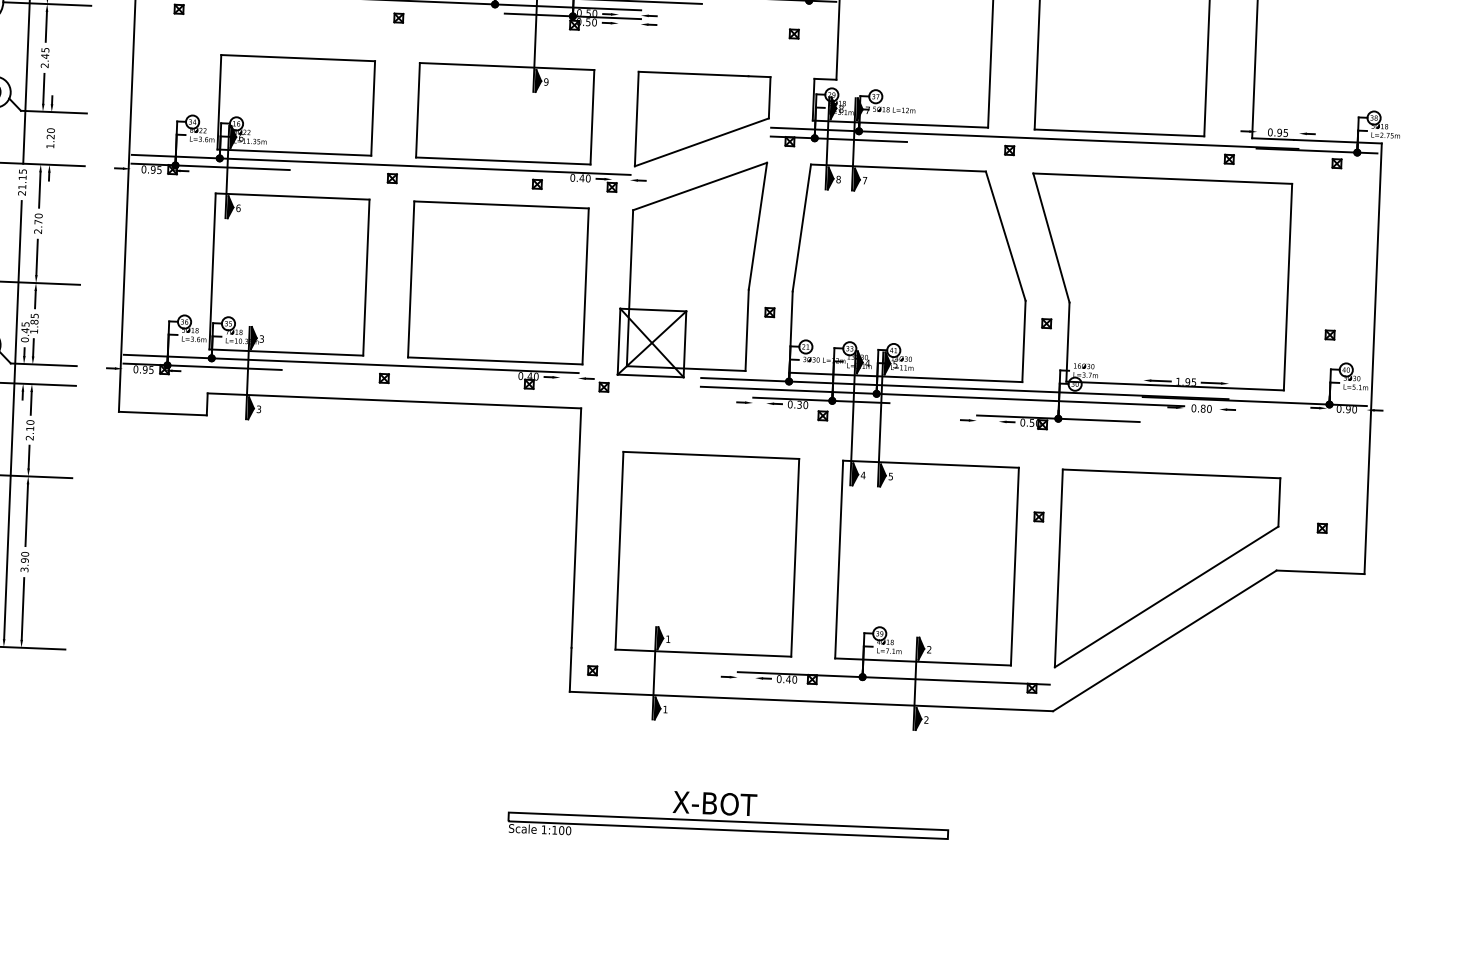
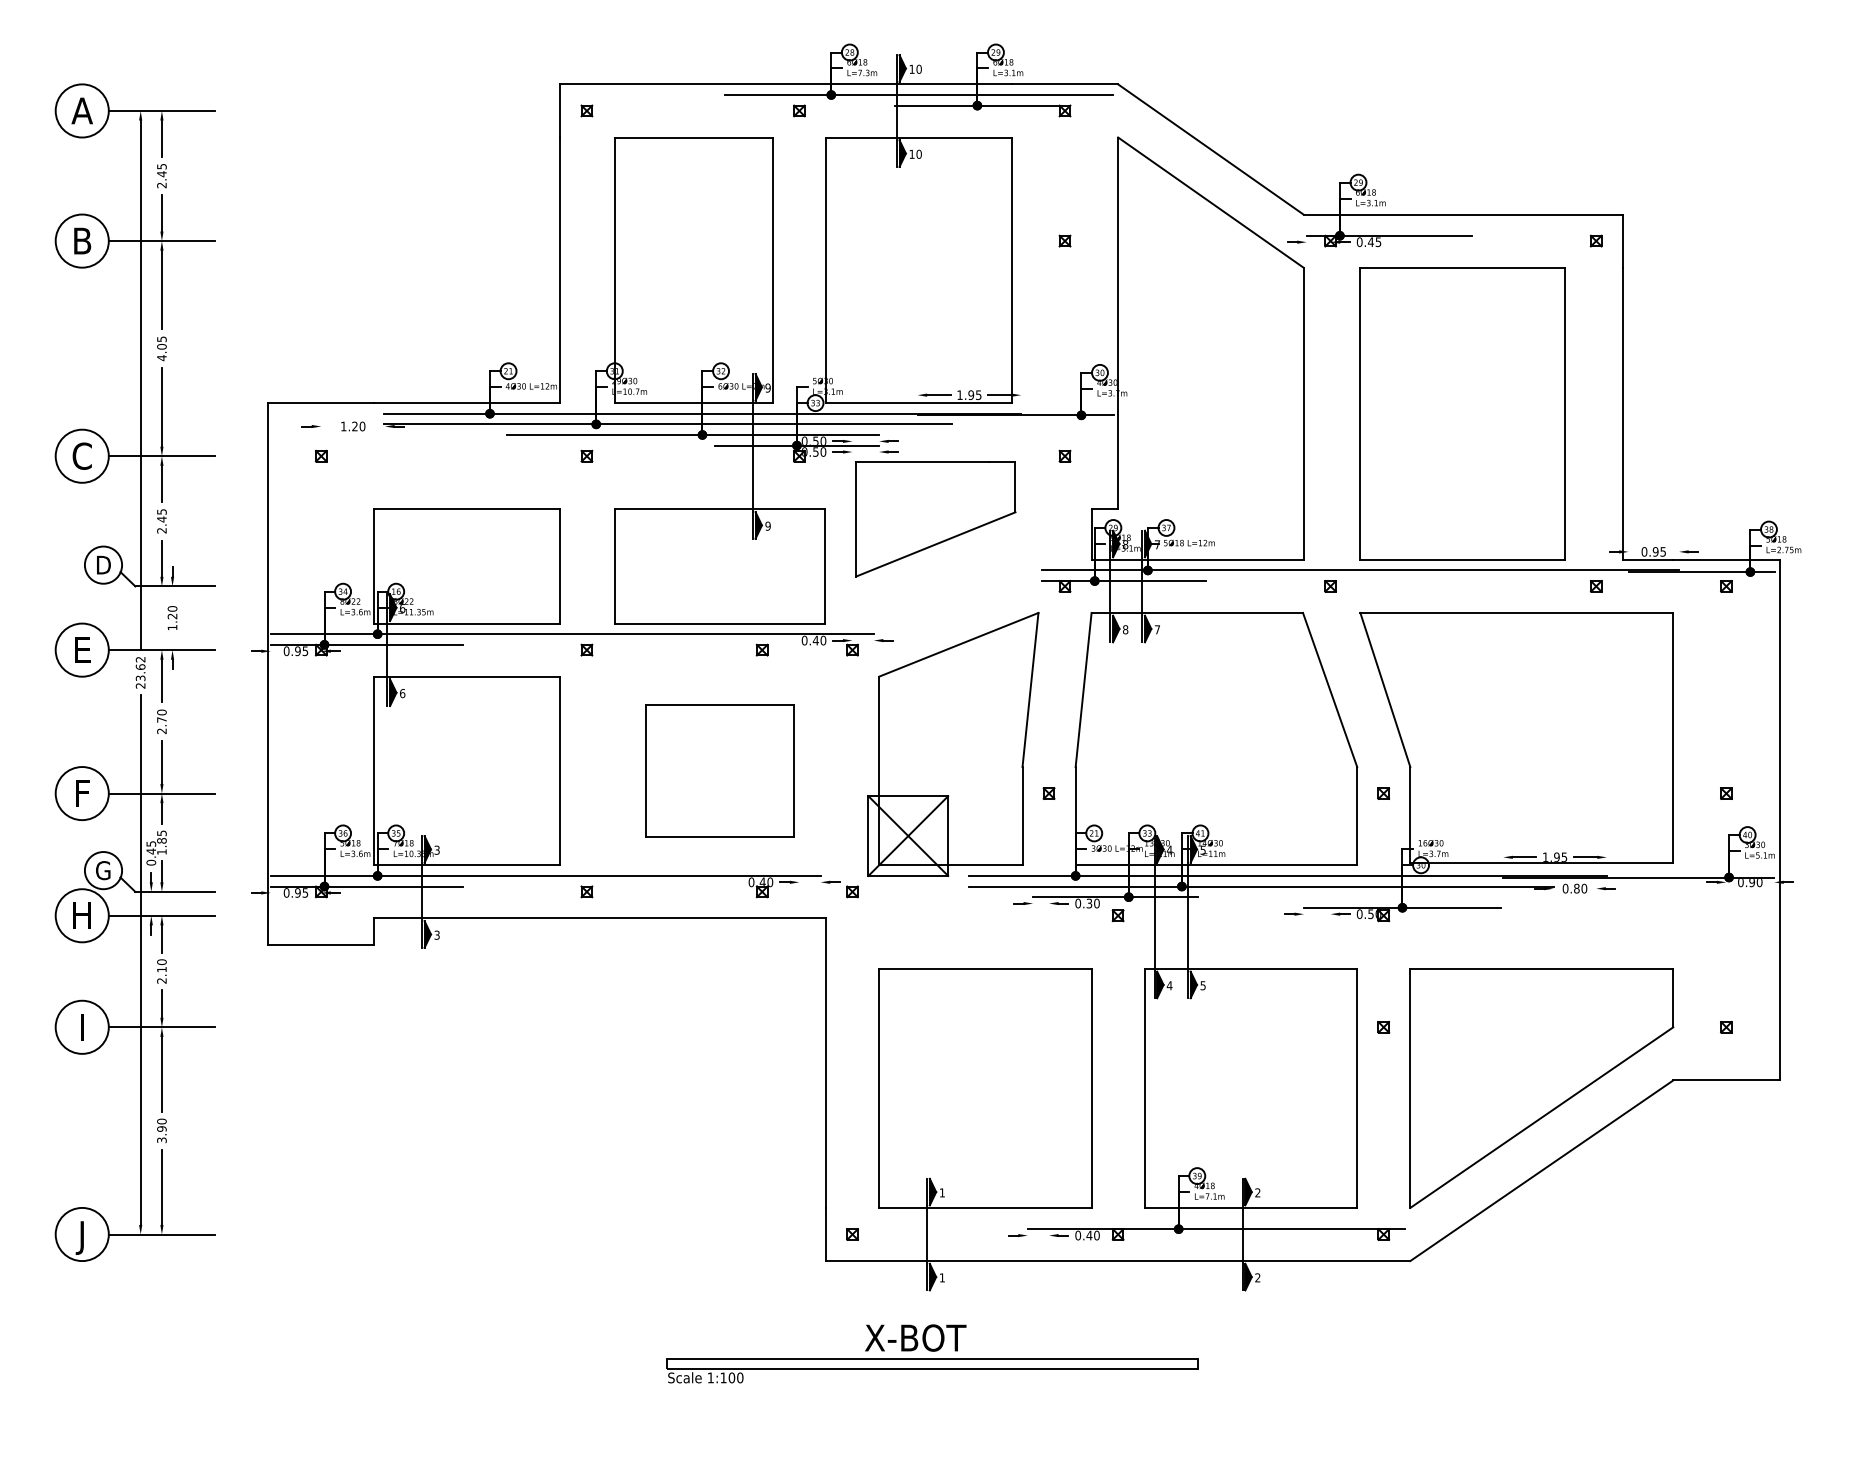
part: (702, 121) -> (935, 519), moved
text: (22, 179) -> (140, 669), 21.15 -> 23.62
part: (498, 282) -> (719, 770), size x0.7
part: (728, 817) -> (932, 1353), moved

